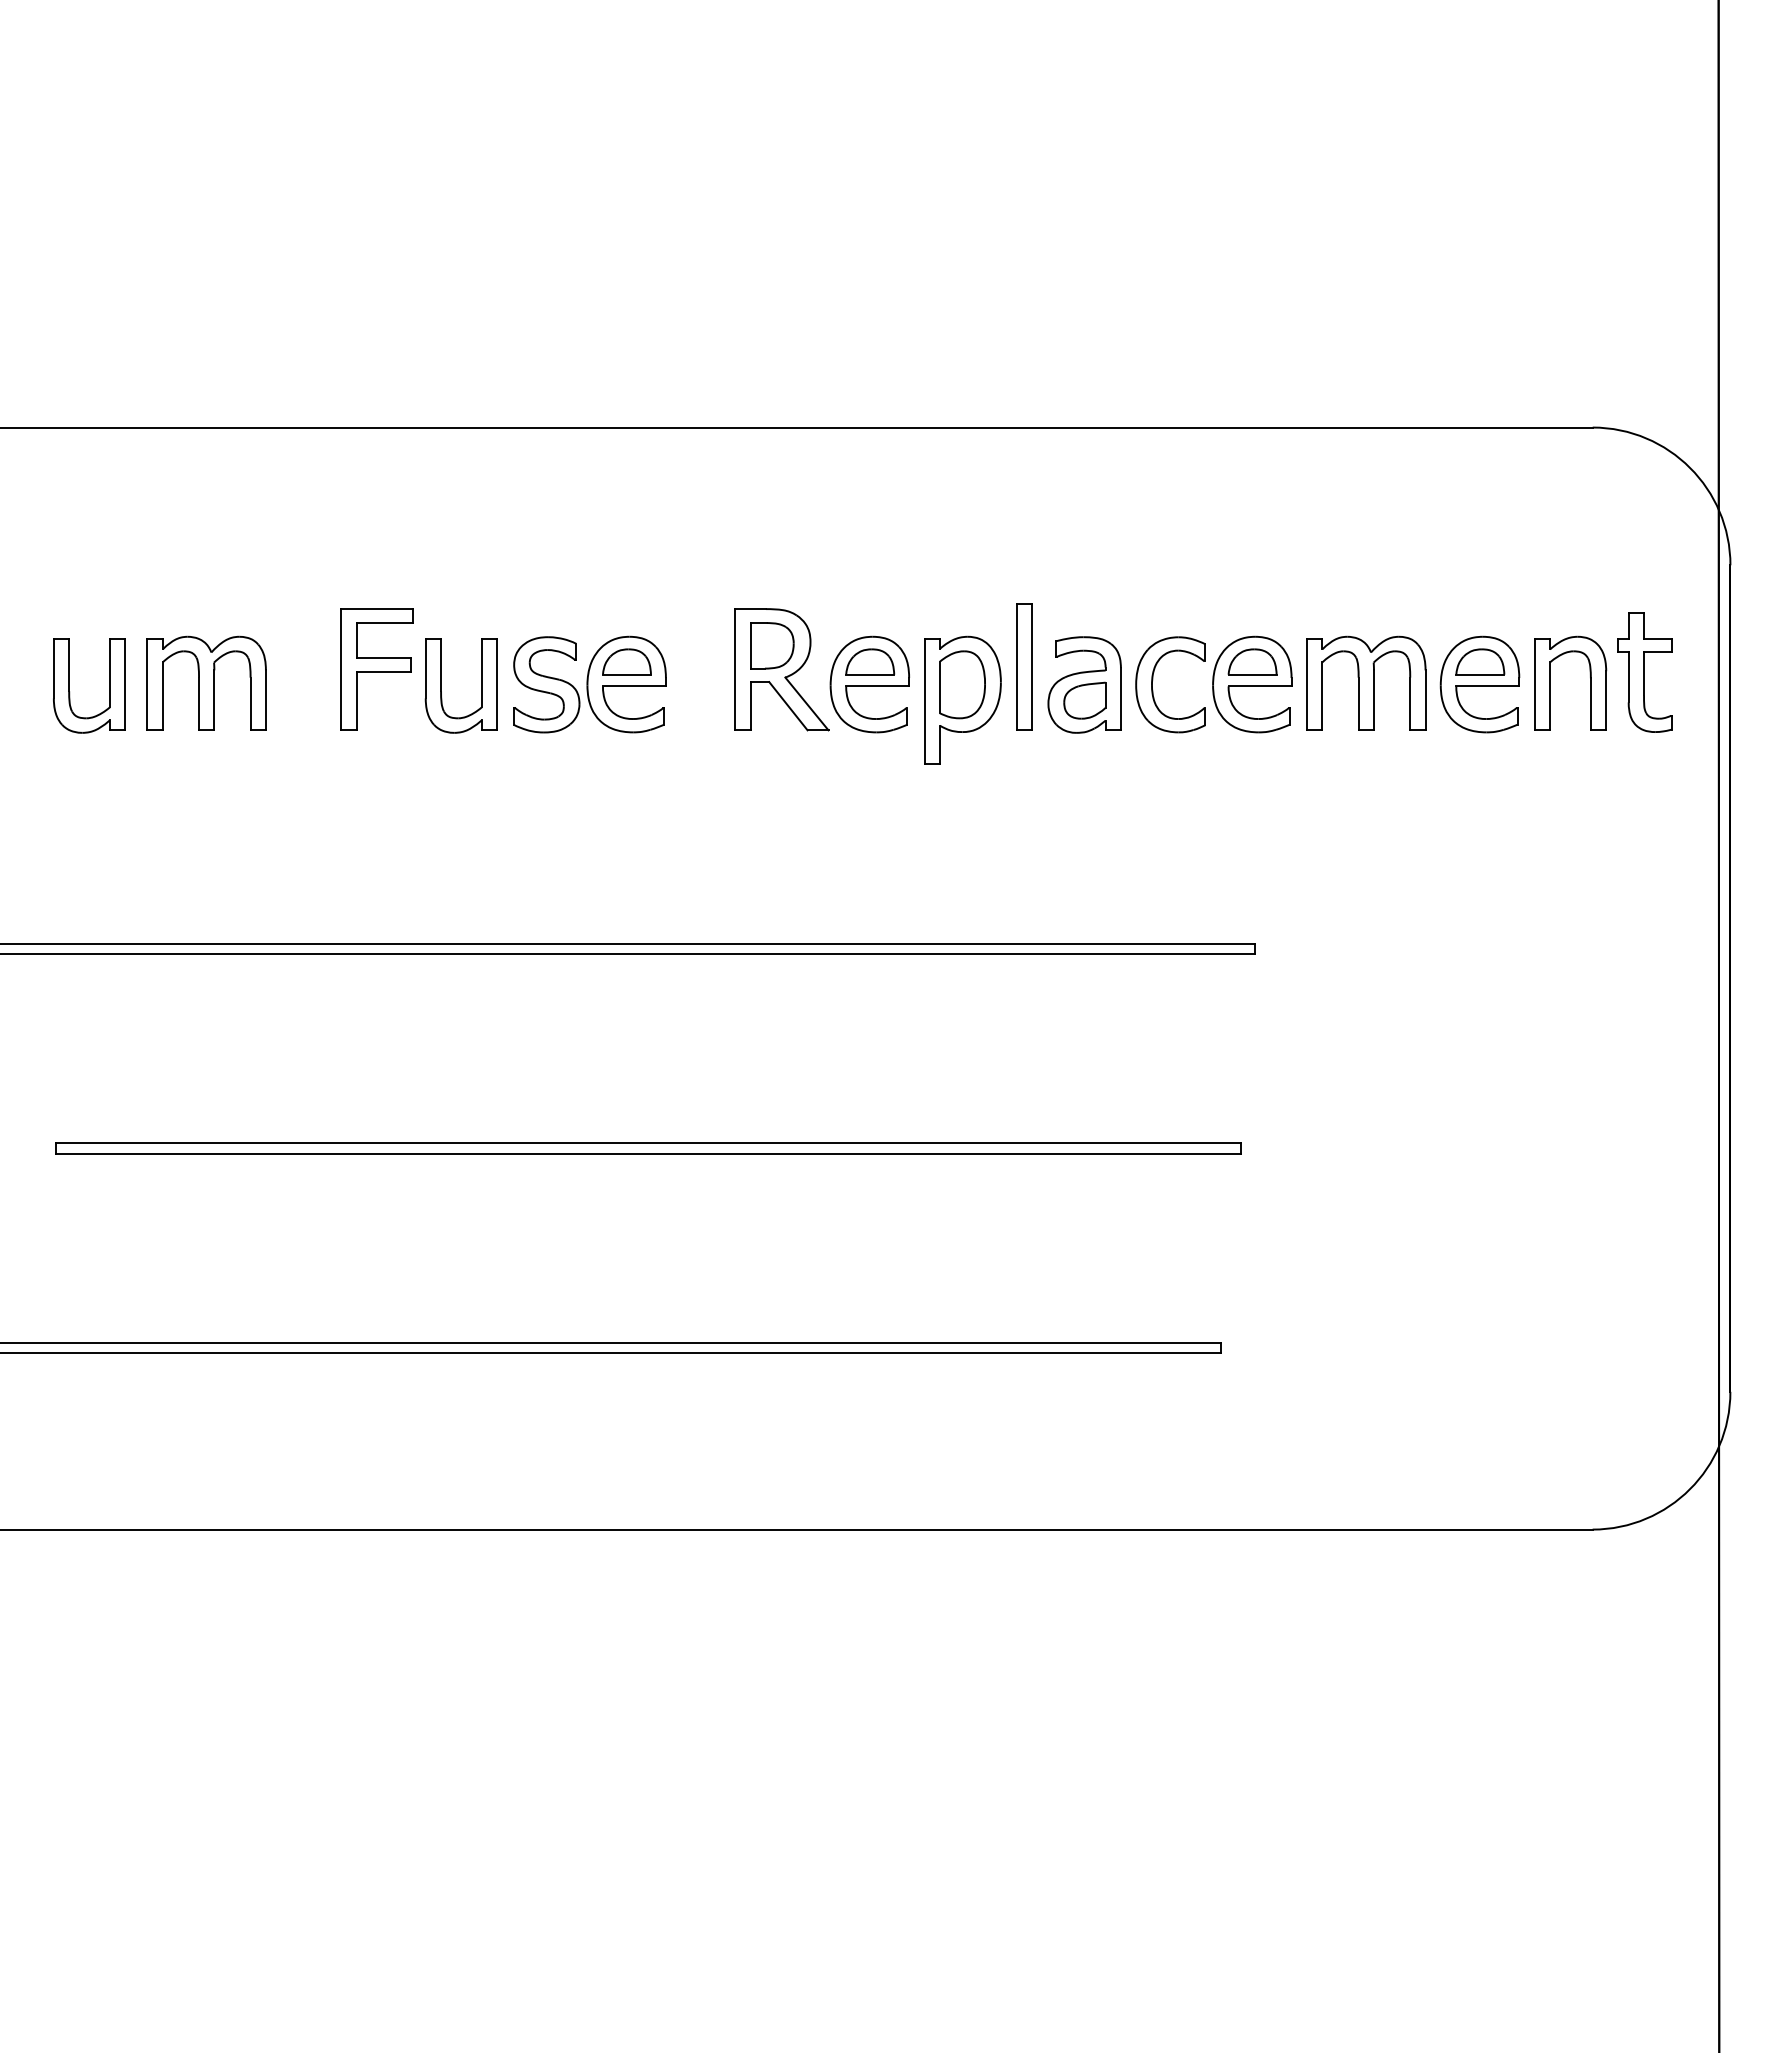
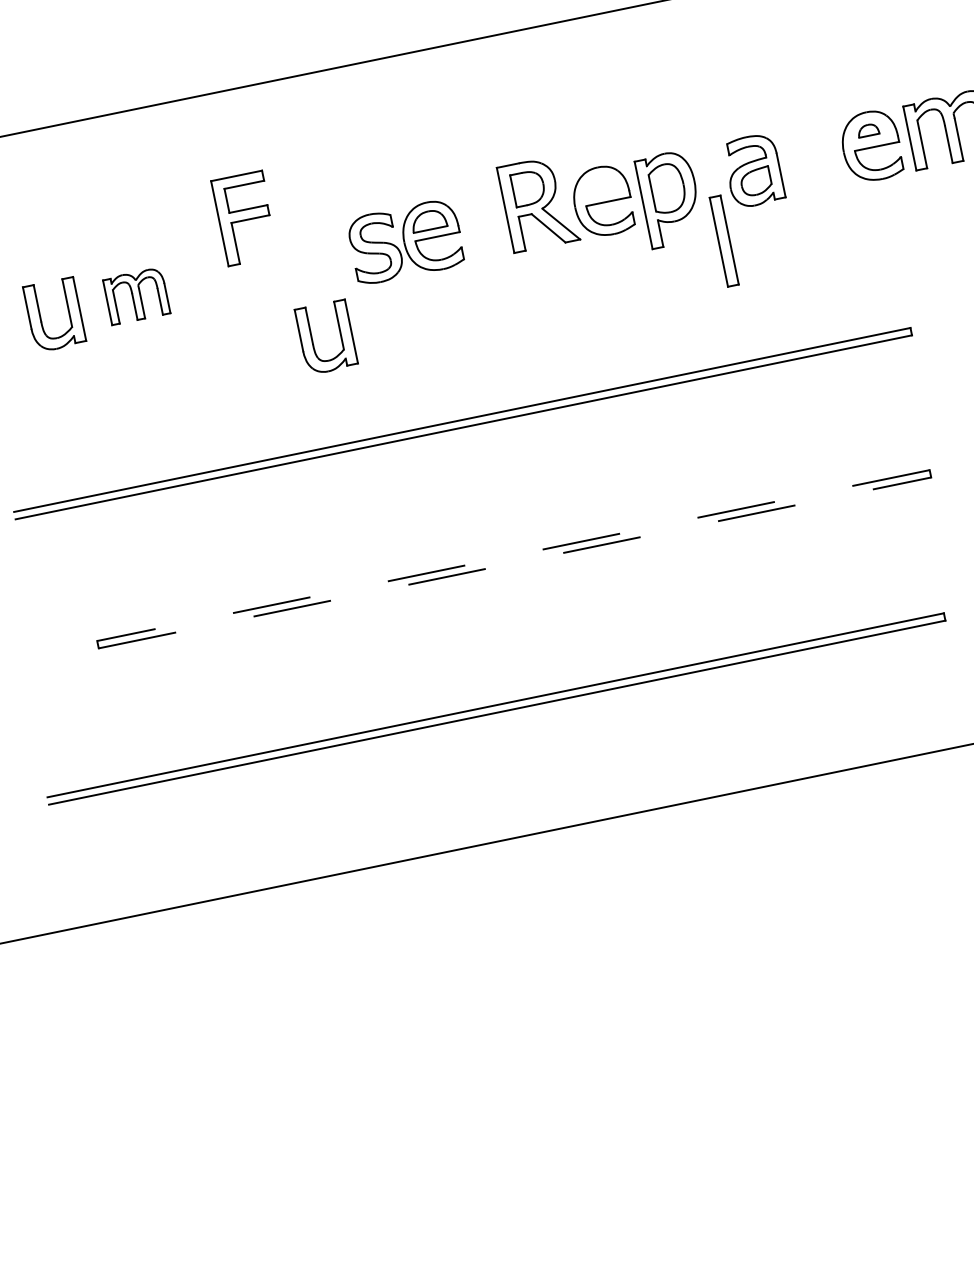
part: (870, 661) -> (599, 185), removed
part: (1252, 661) -> (868, 130), size x0.6
part: (1024, 666) -> (724, 240), moved
part: (376, 669) -> (245, 218), moved
part: (1153, 680) -> (801, 157), removed
part: (206, 682) -> (136, 295), size x0.7
part: (441, 685) -> (312, 340), moved
line: (648, 1143) -> (513, 555), solid -> dashed
line: (648, 1153) -> (514, 562), solid -> dashed

